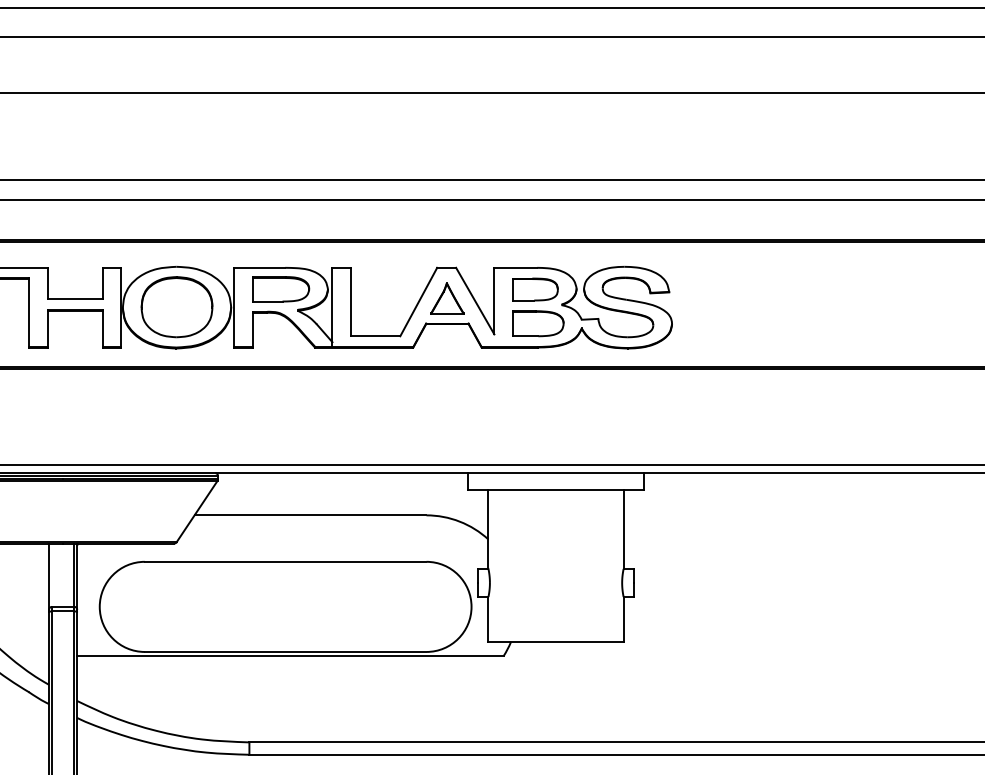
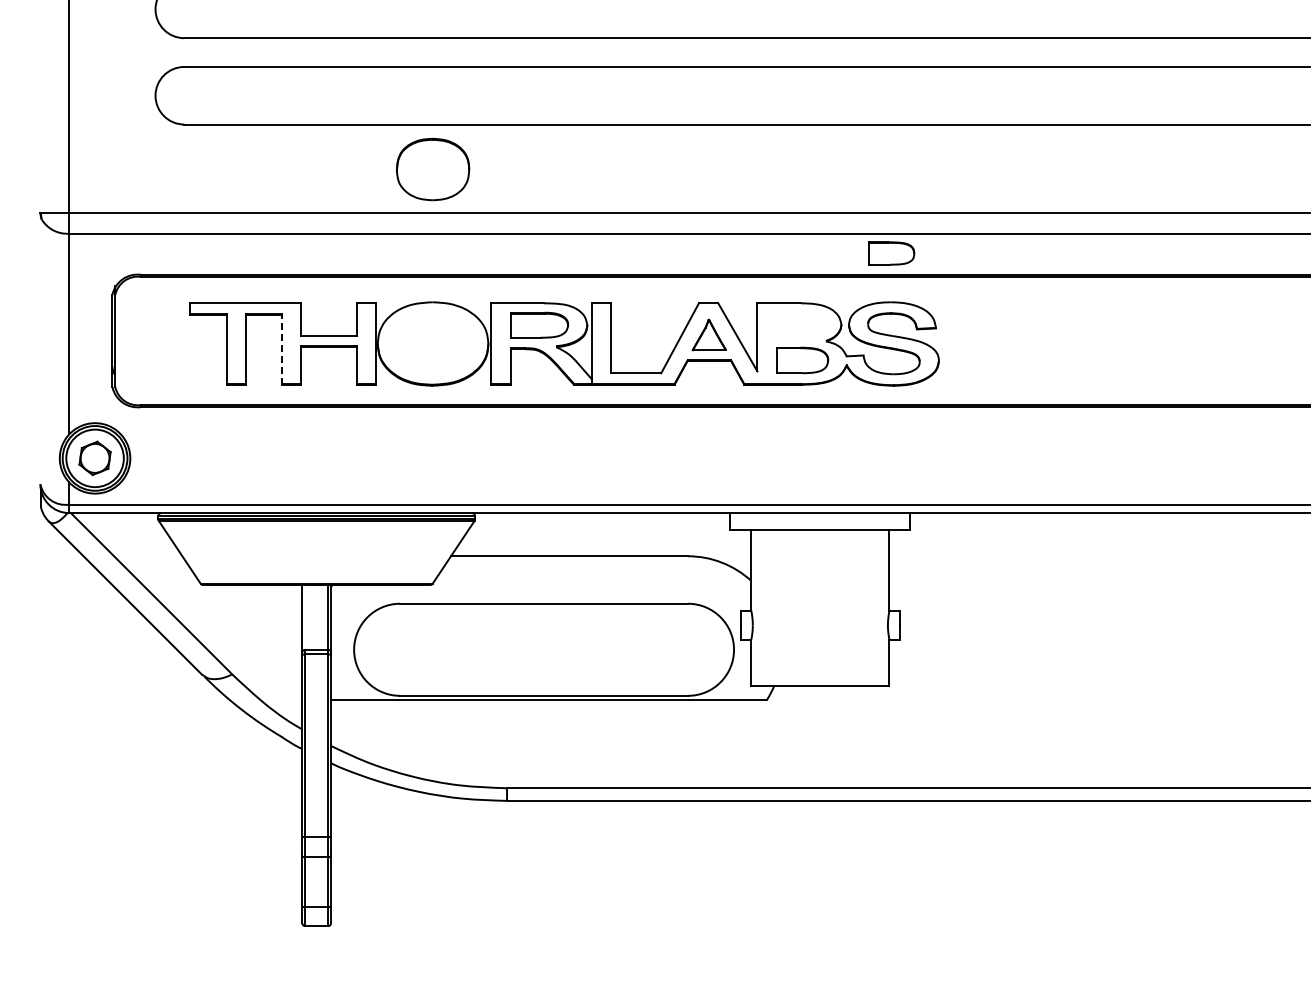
part: (535, 289) -> (891, 253), moved
part: (177, 307) -> (433, 169), moved
line: (28, 313) -> (281, 349), solid -> dashed

